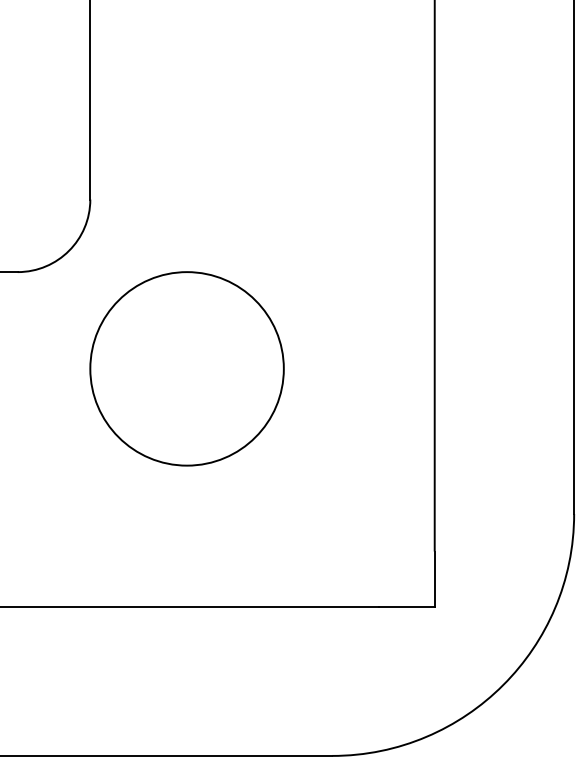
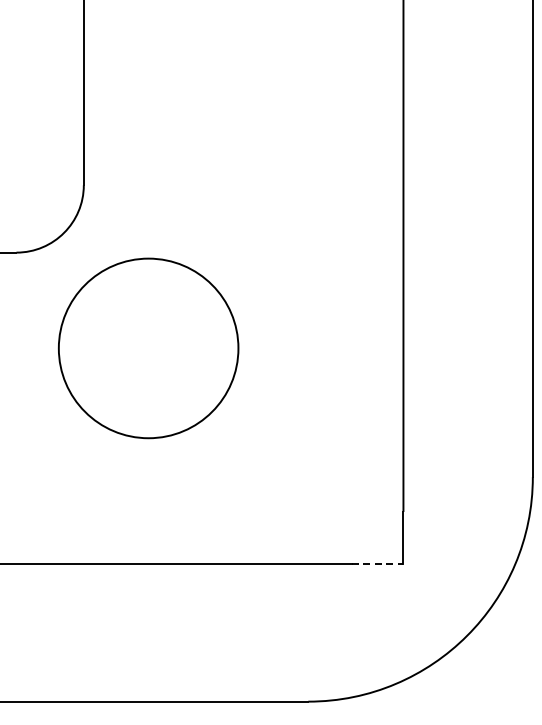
circle: (186, 368) -> (148, 348), moved
line: (406, 607) -> (377, 563), solid -> dashed

